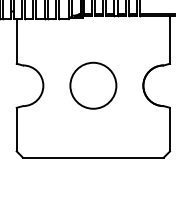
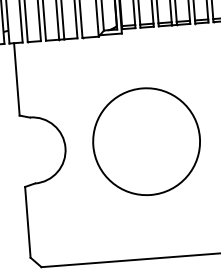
circle: (93, 85) -> (146, 141), size x1.43

